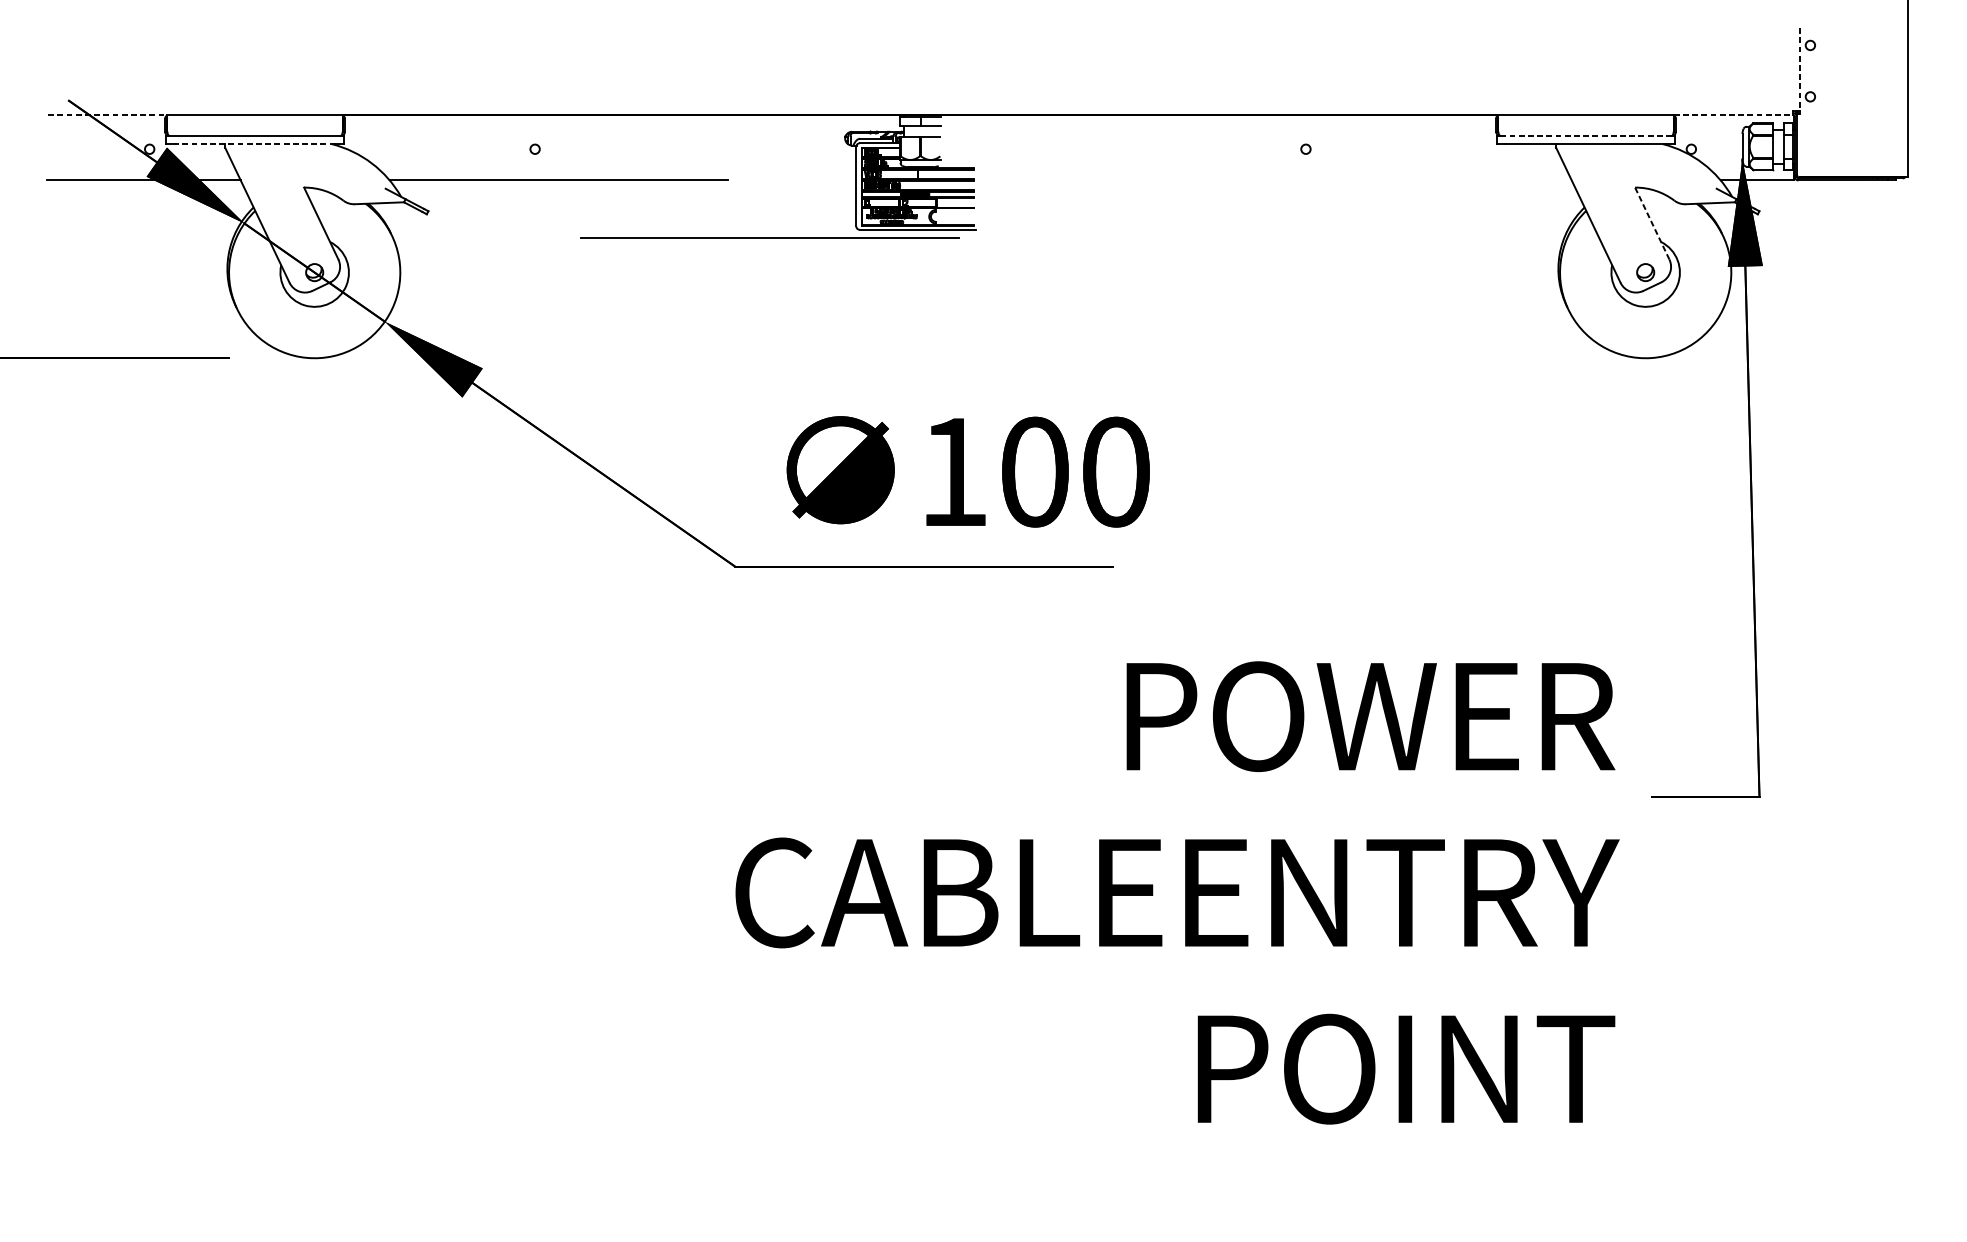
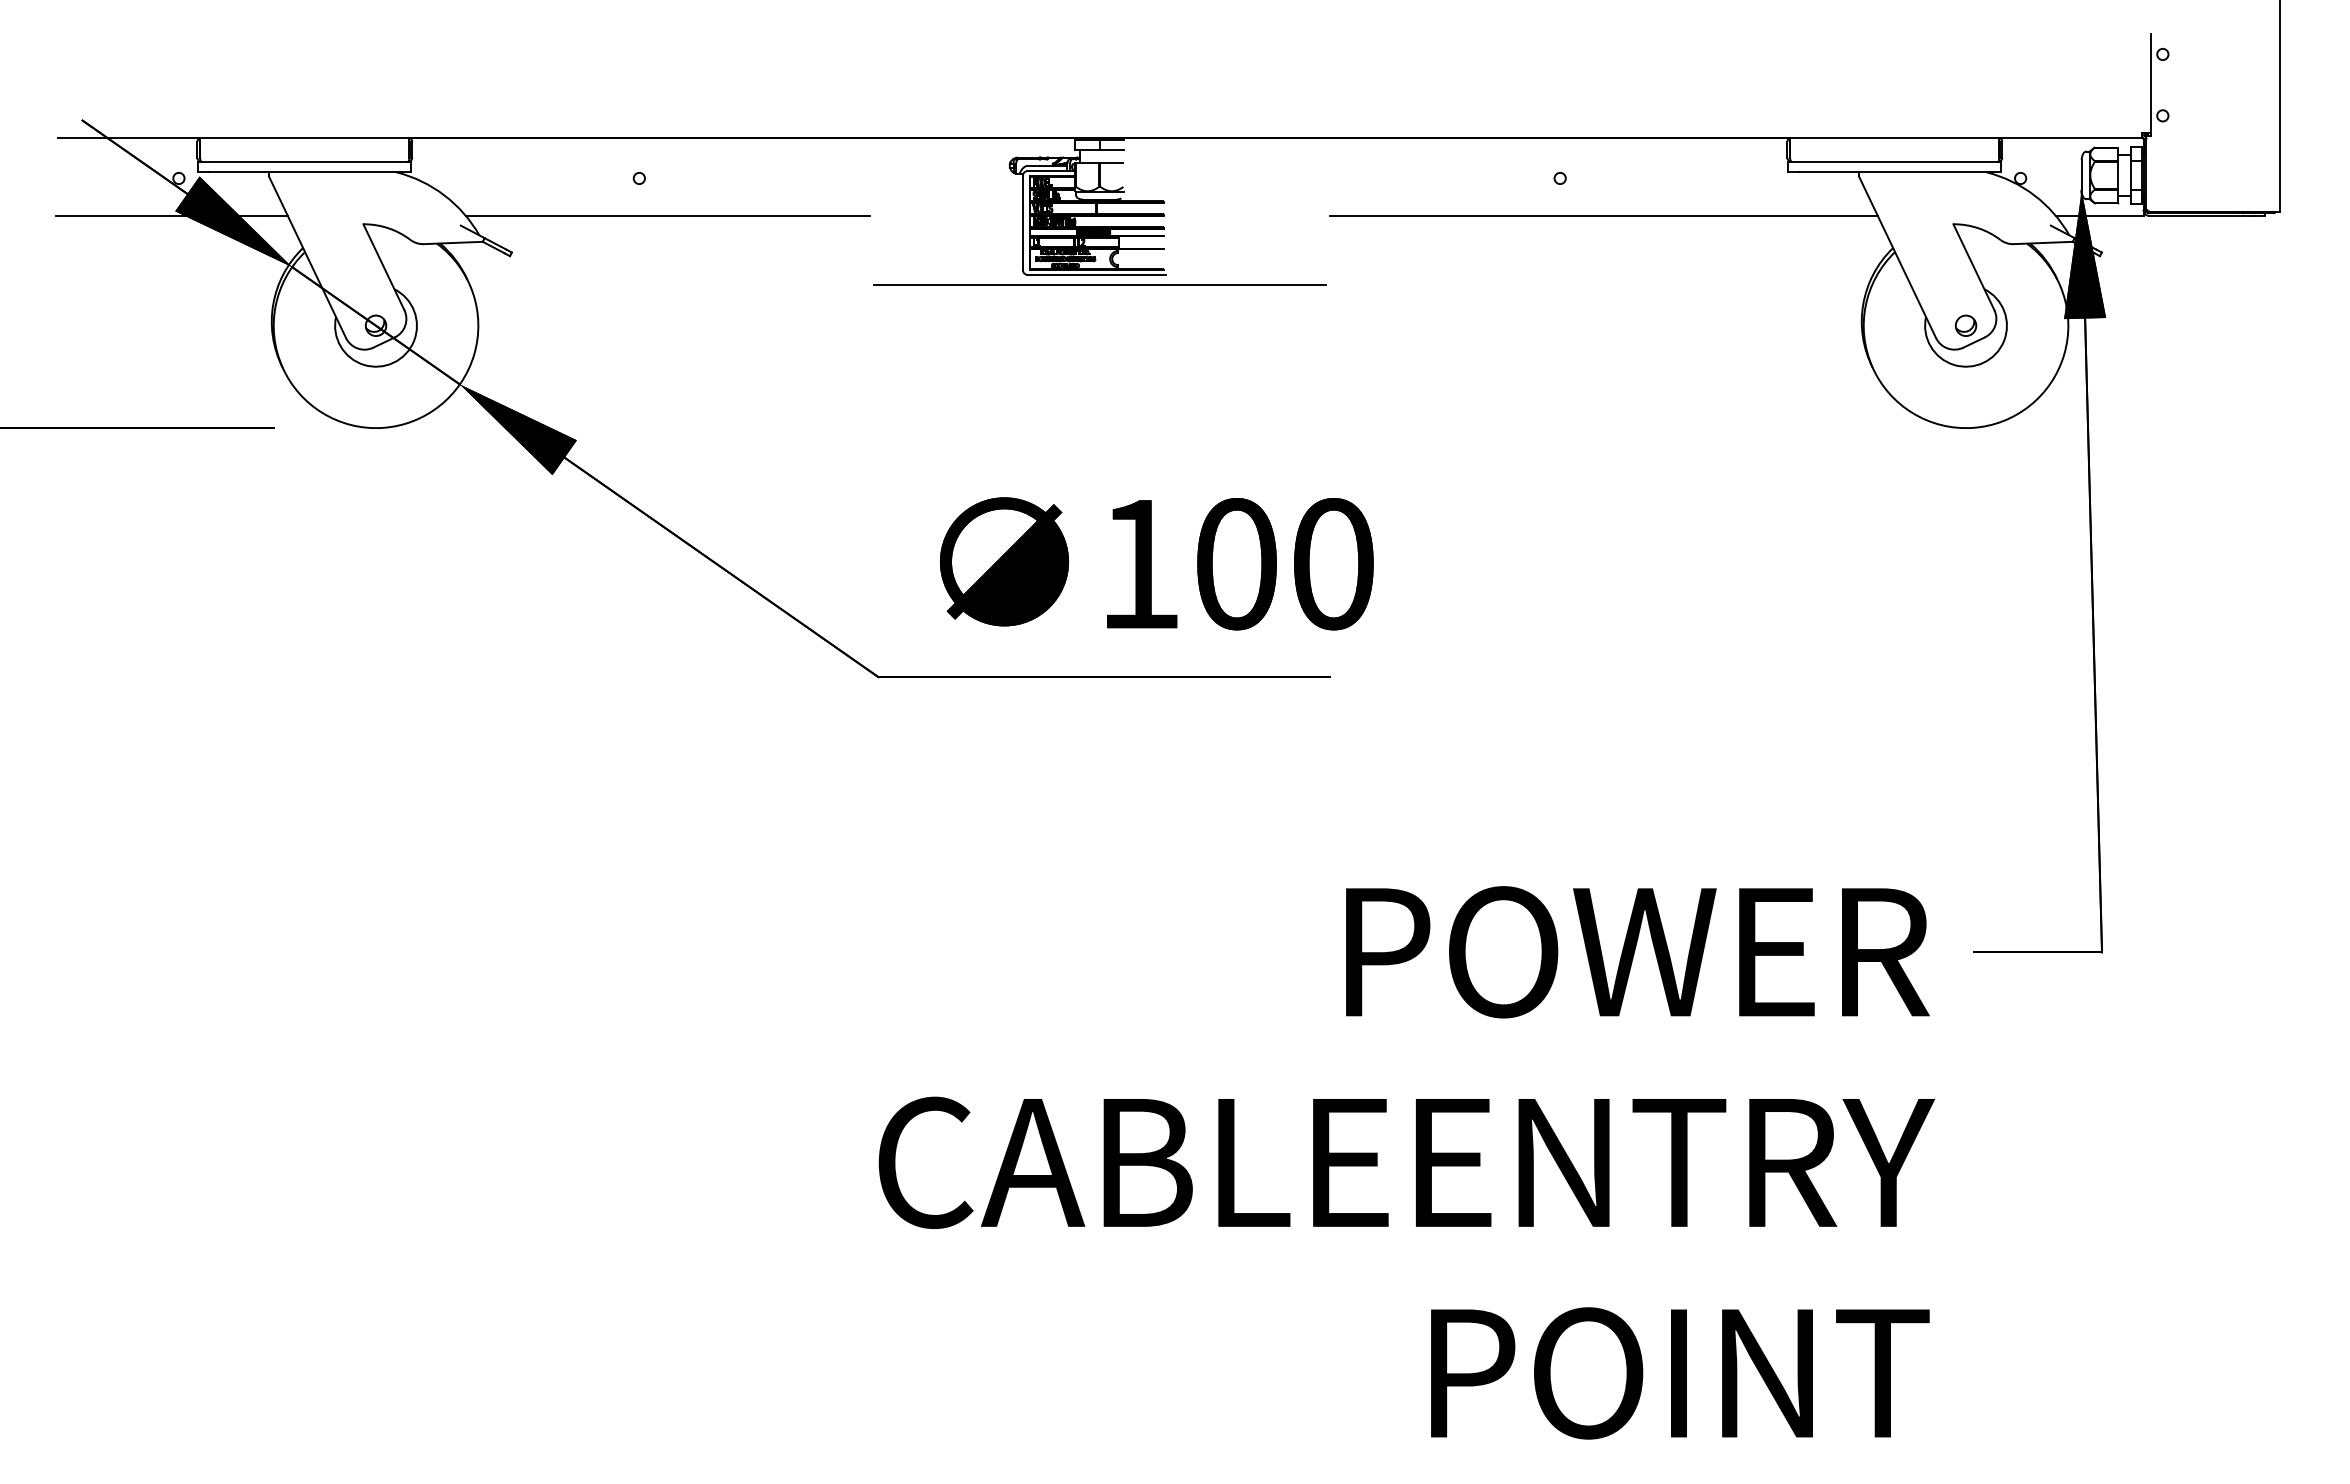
line: (1800, 71) -> (2150, 85), dashed -> solid
line: (108, 114) -> (129, 137), dashed -> solid
line: (1733, 114) -> (2071, 137), dashed -> solid
line: (1585, 135) -> (1894, 162), dashed -> solid
line: (254, 144) -> (304, 172), dashed -> solid
line: (1342, 180) -> (1603, 215), added
line: (1651, 223) -> (1973, 267), dashed -> solid
line: (769, 238) -> (1099, 284), moved
text: (1177, 892) -> (1406, 1162), moved

